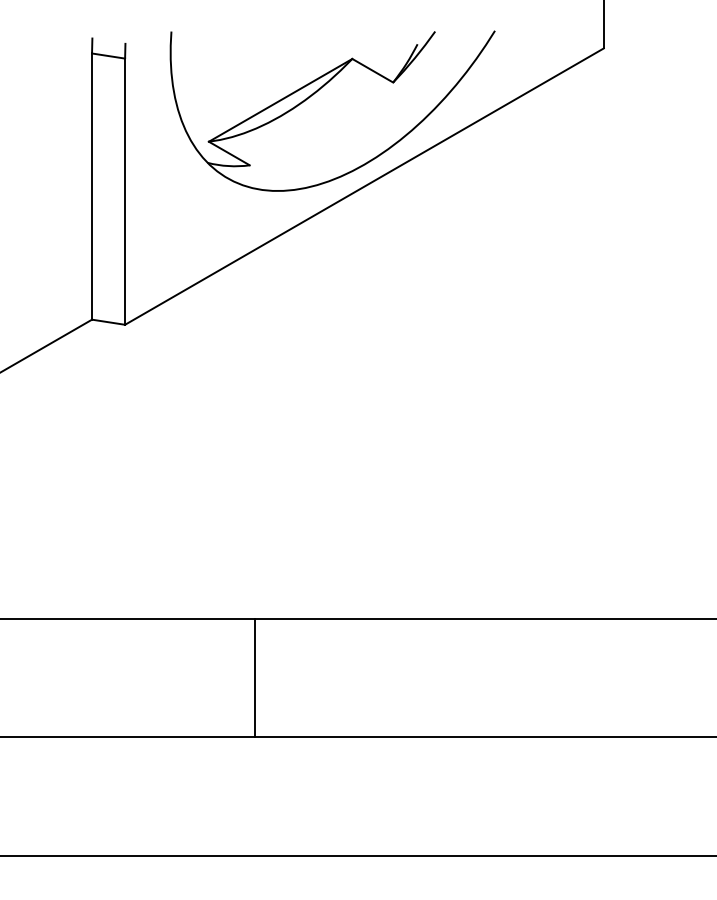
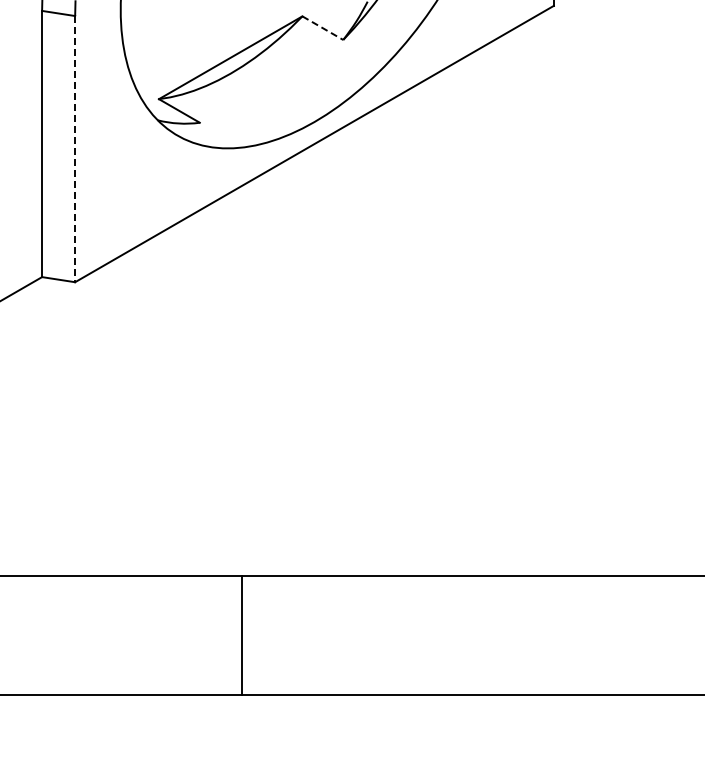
line: (372, 70) -> (322, 27), solid -> dashed
line: (125, 192) -> (75, 149), solid -> dashed
line: (255, 677) -> (242, 634), moved

